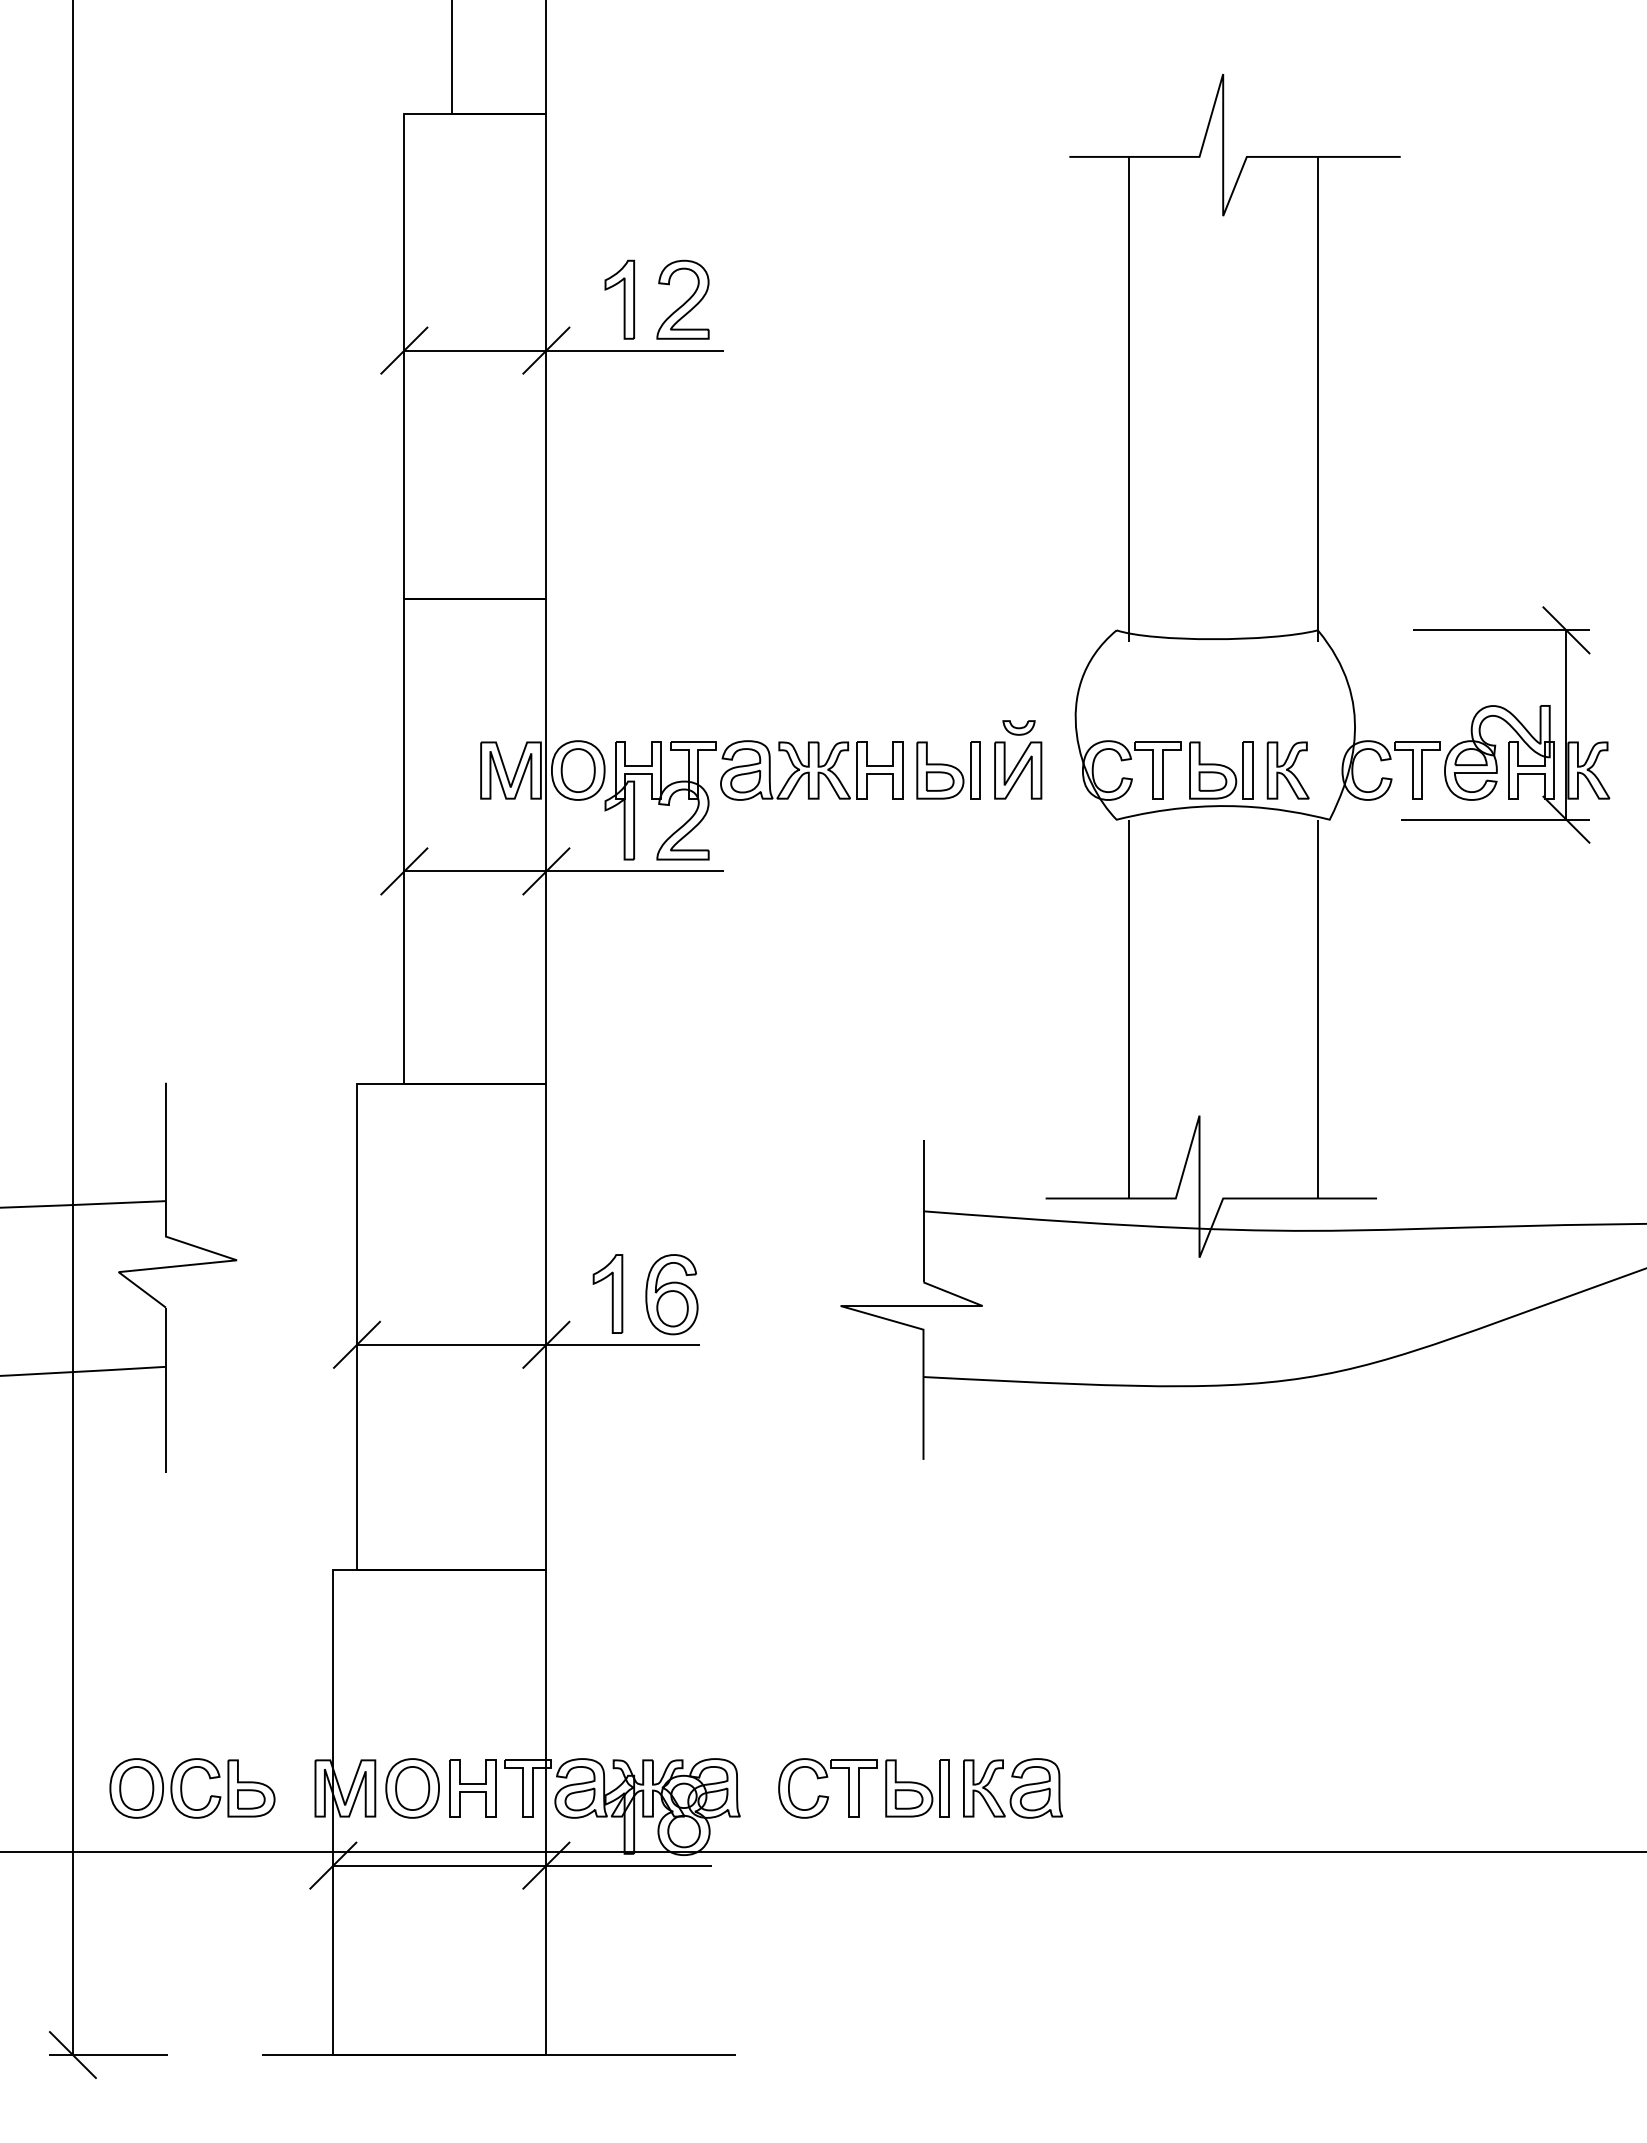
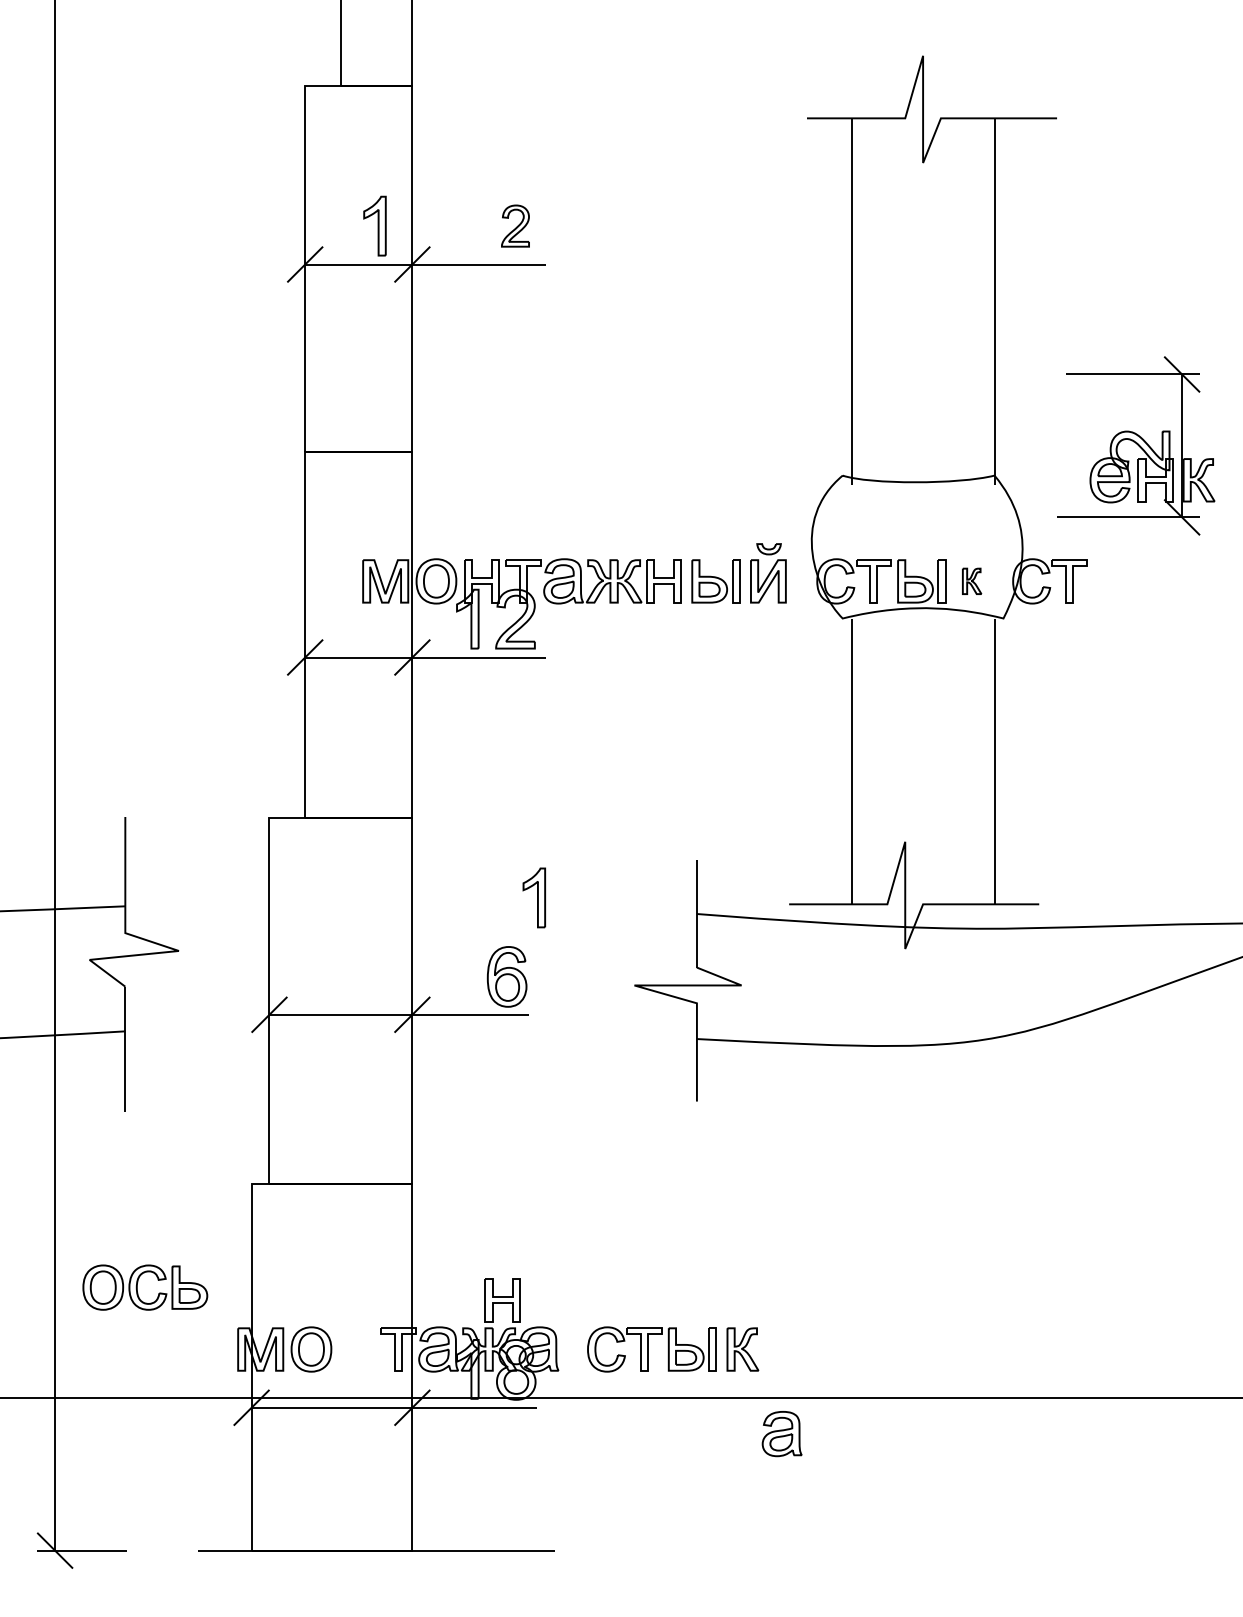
part: (619, 299) -> (374, 225), moved
part: (682, 299) -> (515, 225), size x0.7
part: (1505, 724) -> (1136, 445), moved
part: (1287, 770) -> (971, 581), size x0.6
part: (607, 1293) -> (533, 897), moved
part: (182, 1788) -> (137, 1287), moved
part: (472, 1788) -> (502, 1300), moved
part: (1036, 1788) -> (782, 1434), moved

